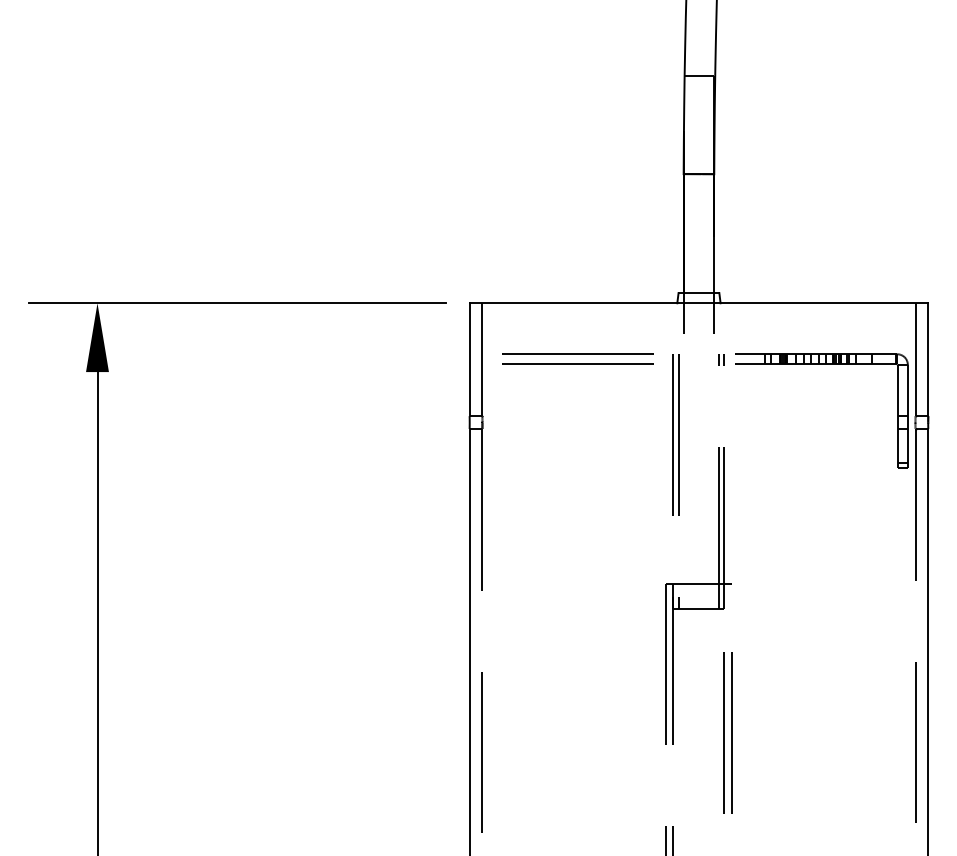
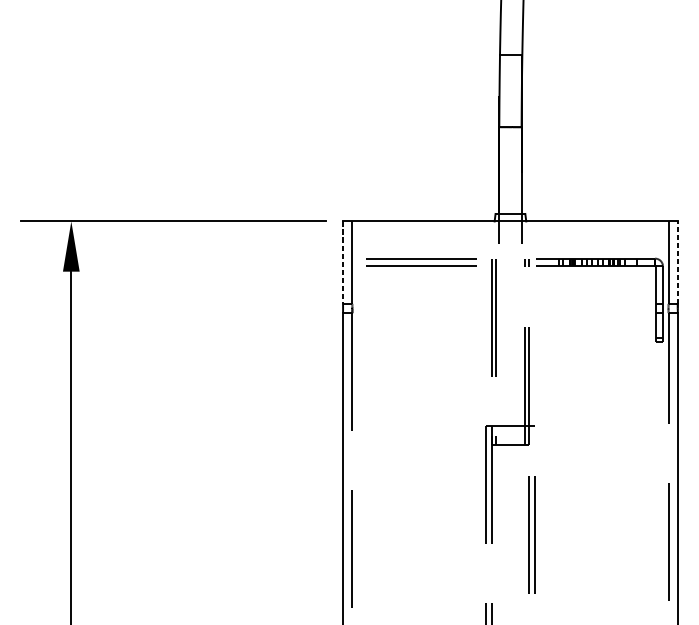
line: (928, 359) -> (678, 262), solid -> dashed
line: (469, 360) -> (342, 263), solid -> dashed

